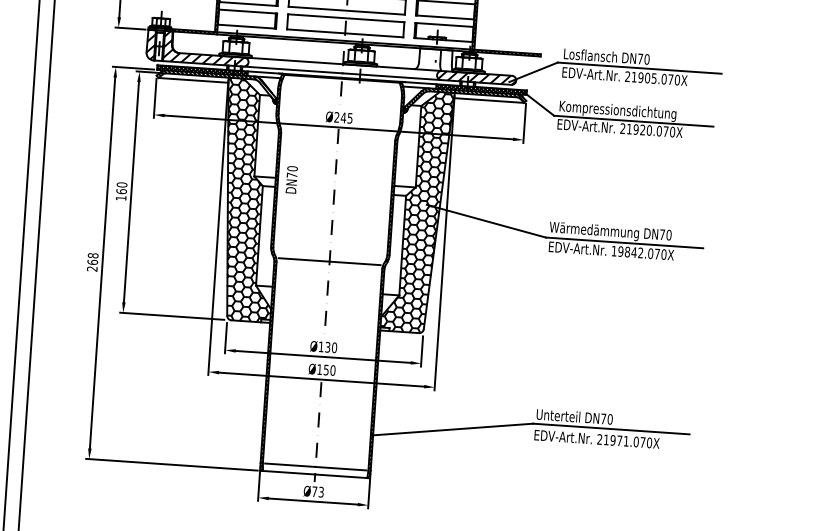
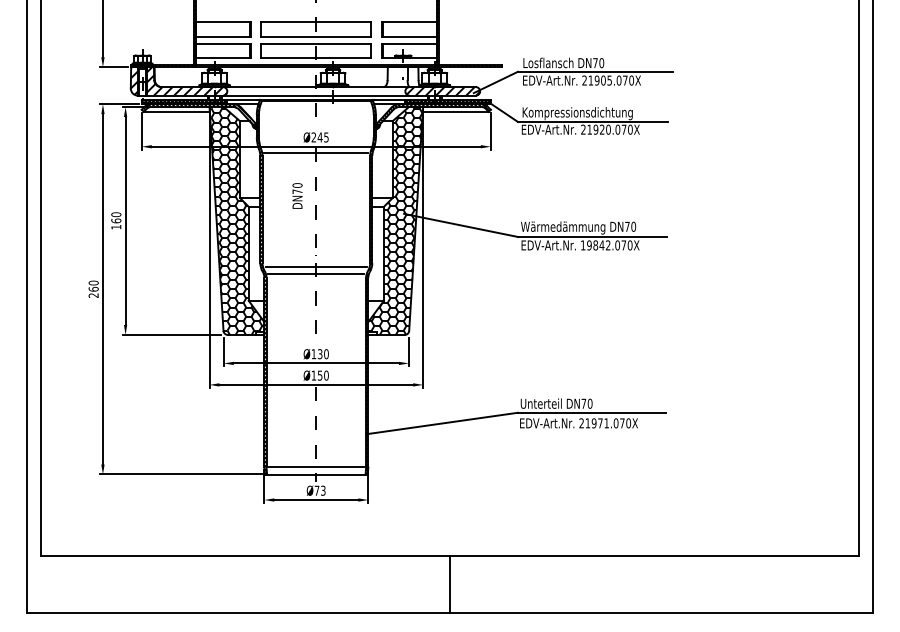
line: (338, 133) -> (316, 152), added
text: (291, 179) -> (297, 195), moved
text: (93, 255) -> (93, 282), 268 -> 260
line: (329, 255) -> (315, 267), added

